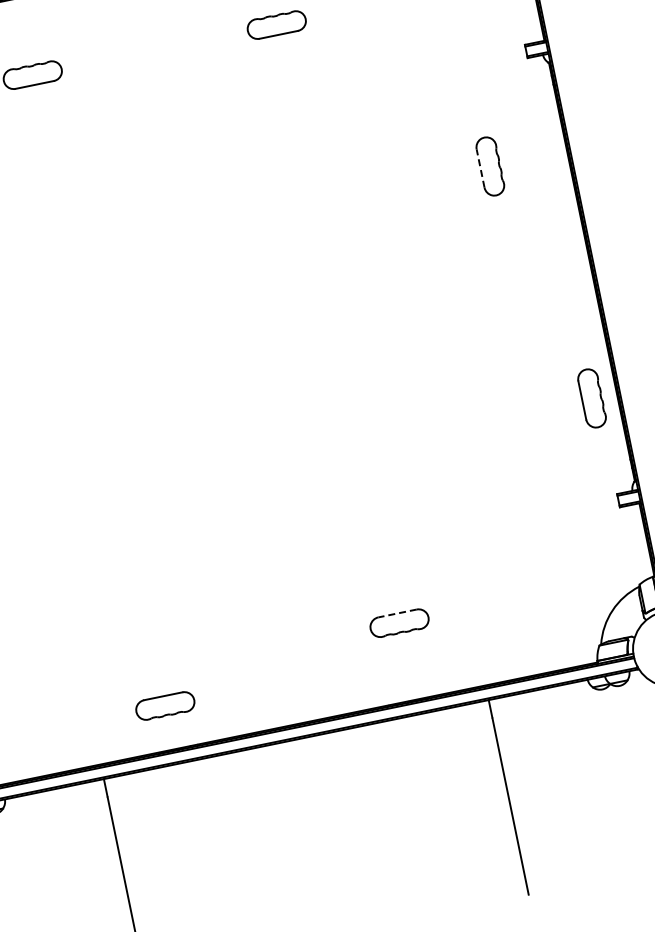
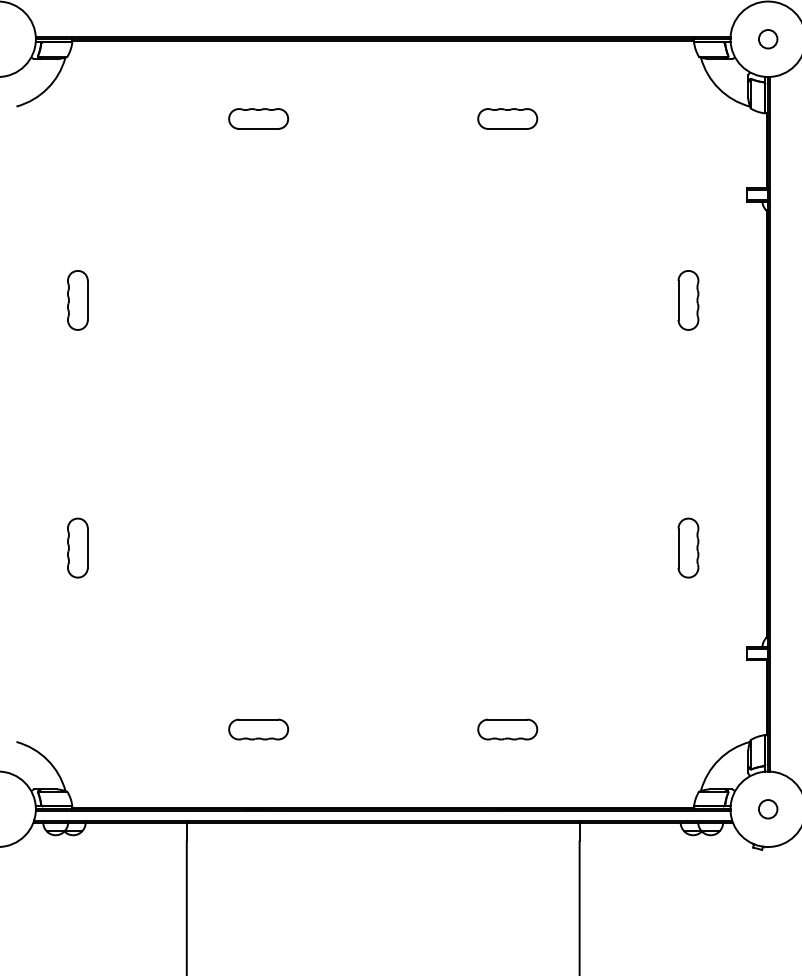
line: (480, 168) -> (678, 300), dashed -> solid
part: (591, 397) -> (688, 547), moved
line: (397, 613) -> (507, 719), dashed -> solid
part: (165, 705) -> (258, 729), moved

